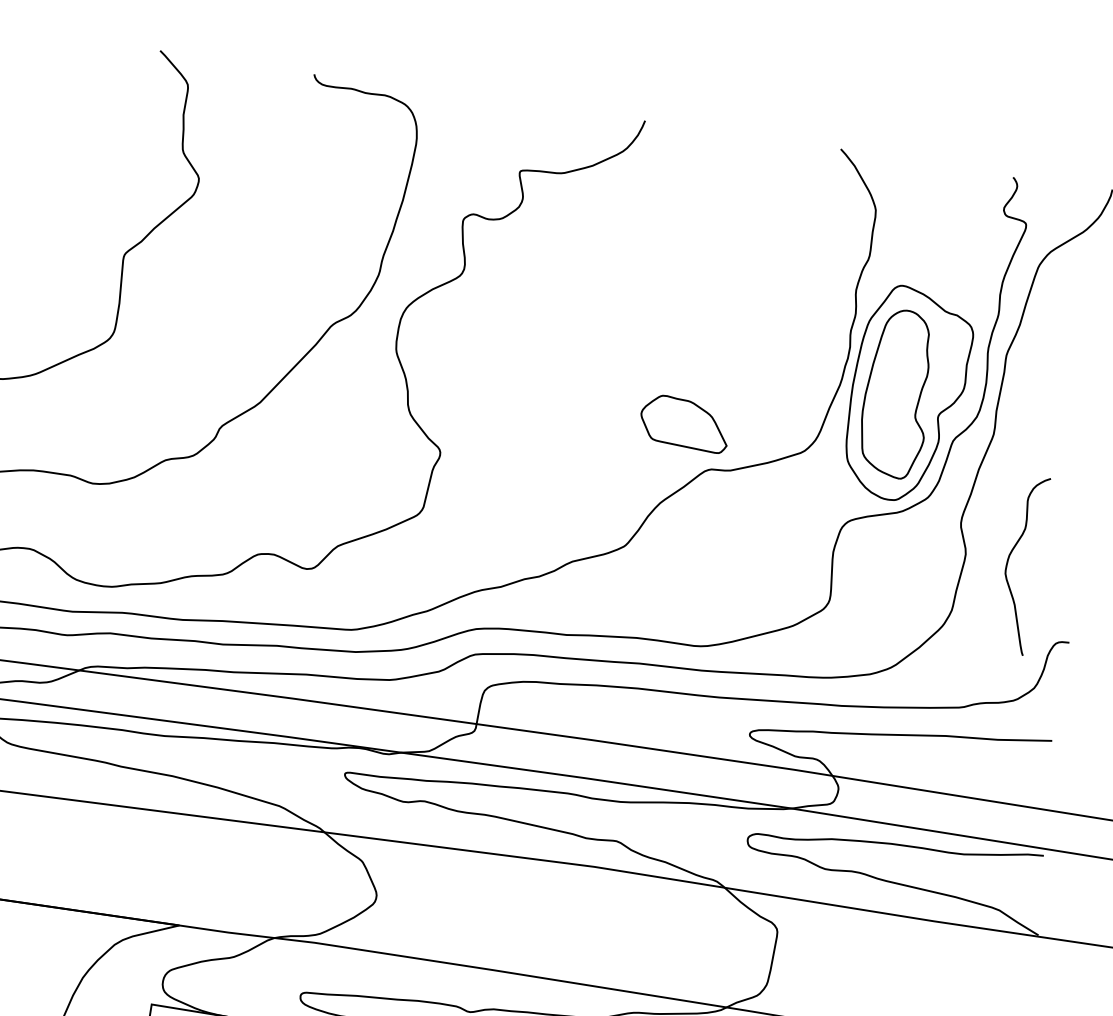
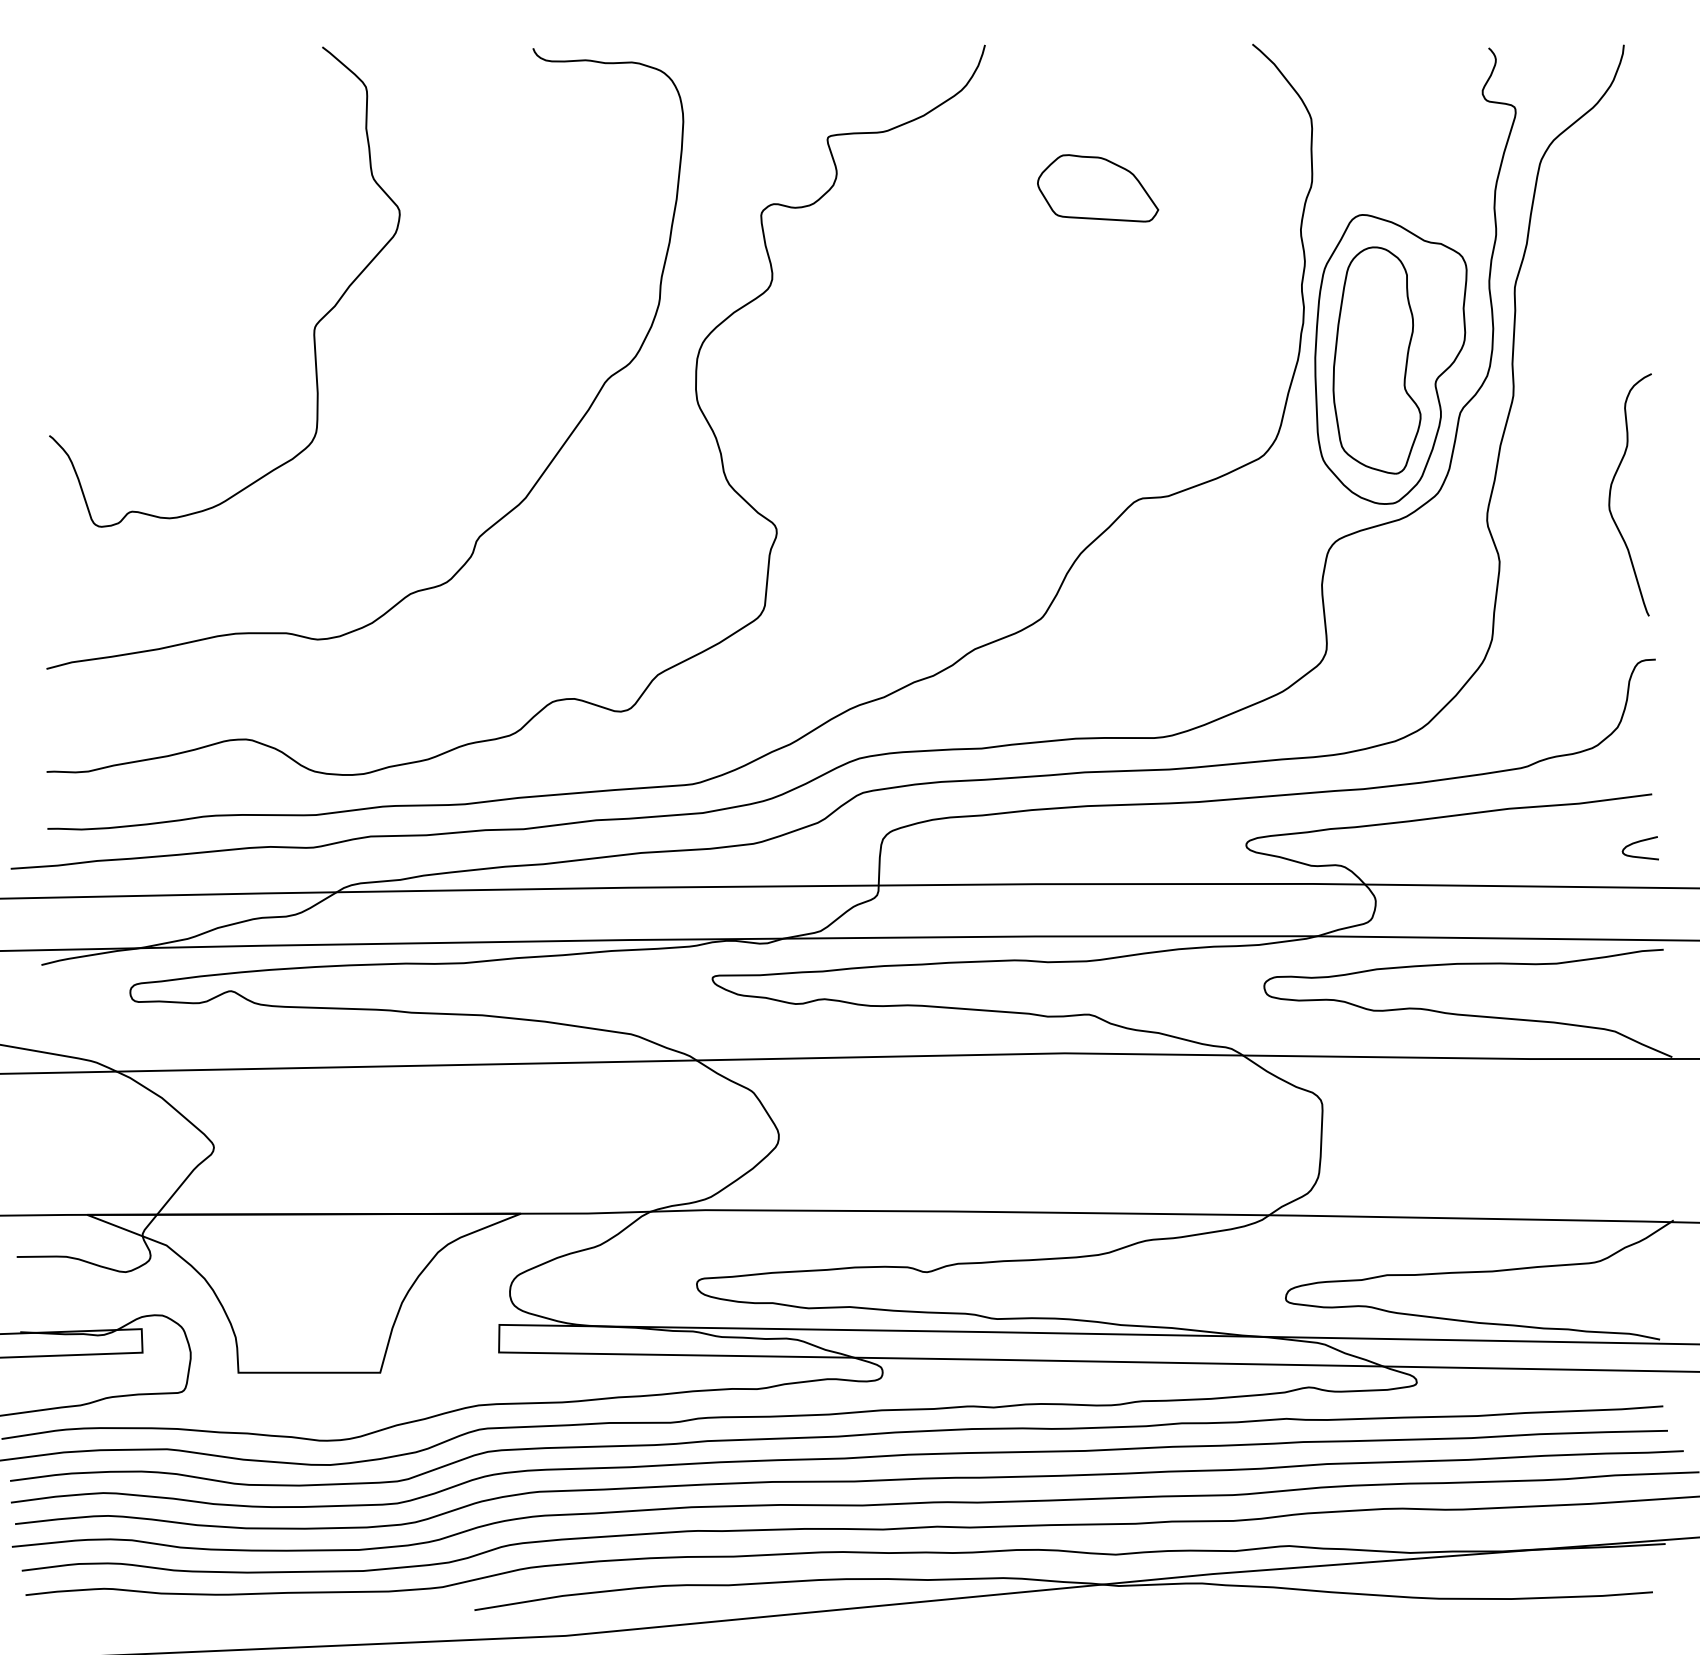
part: (685, 423) -> (1098, 188), moved
curve: (1008, 560) -> (1611, 491), moved
curve: (1035, 775) -> (1636, 843), added

